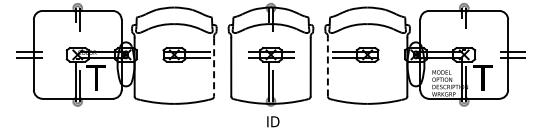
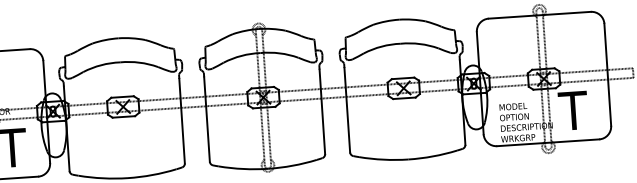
line: (327, 66) -> (346, 109), dashed -> solid
line: (214, 67) -> (182, 121), dashed -> solid

